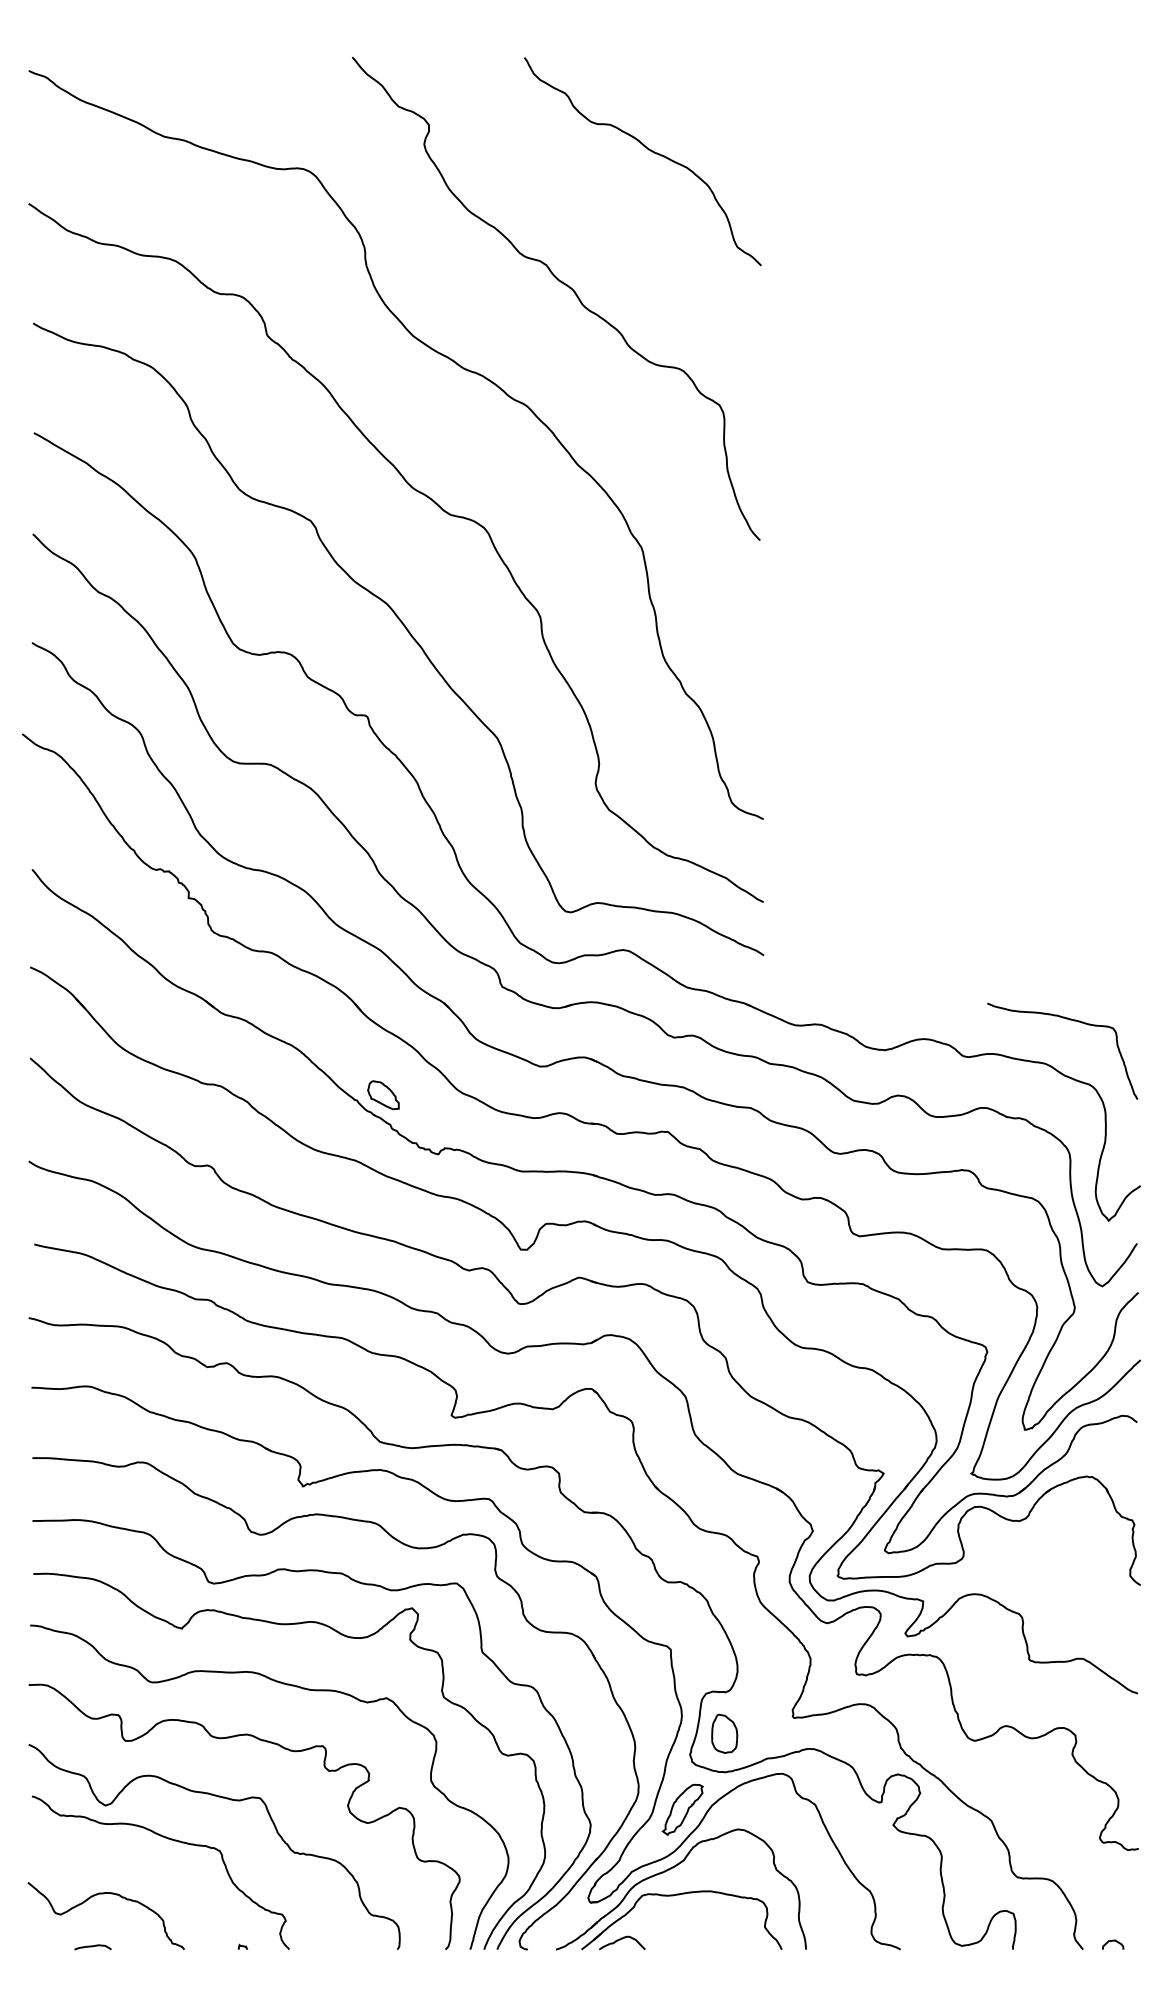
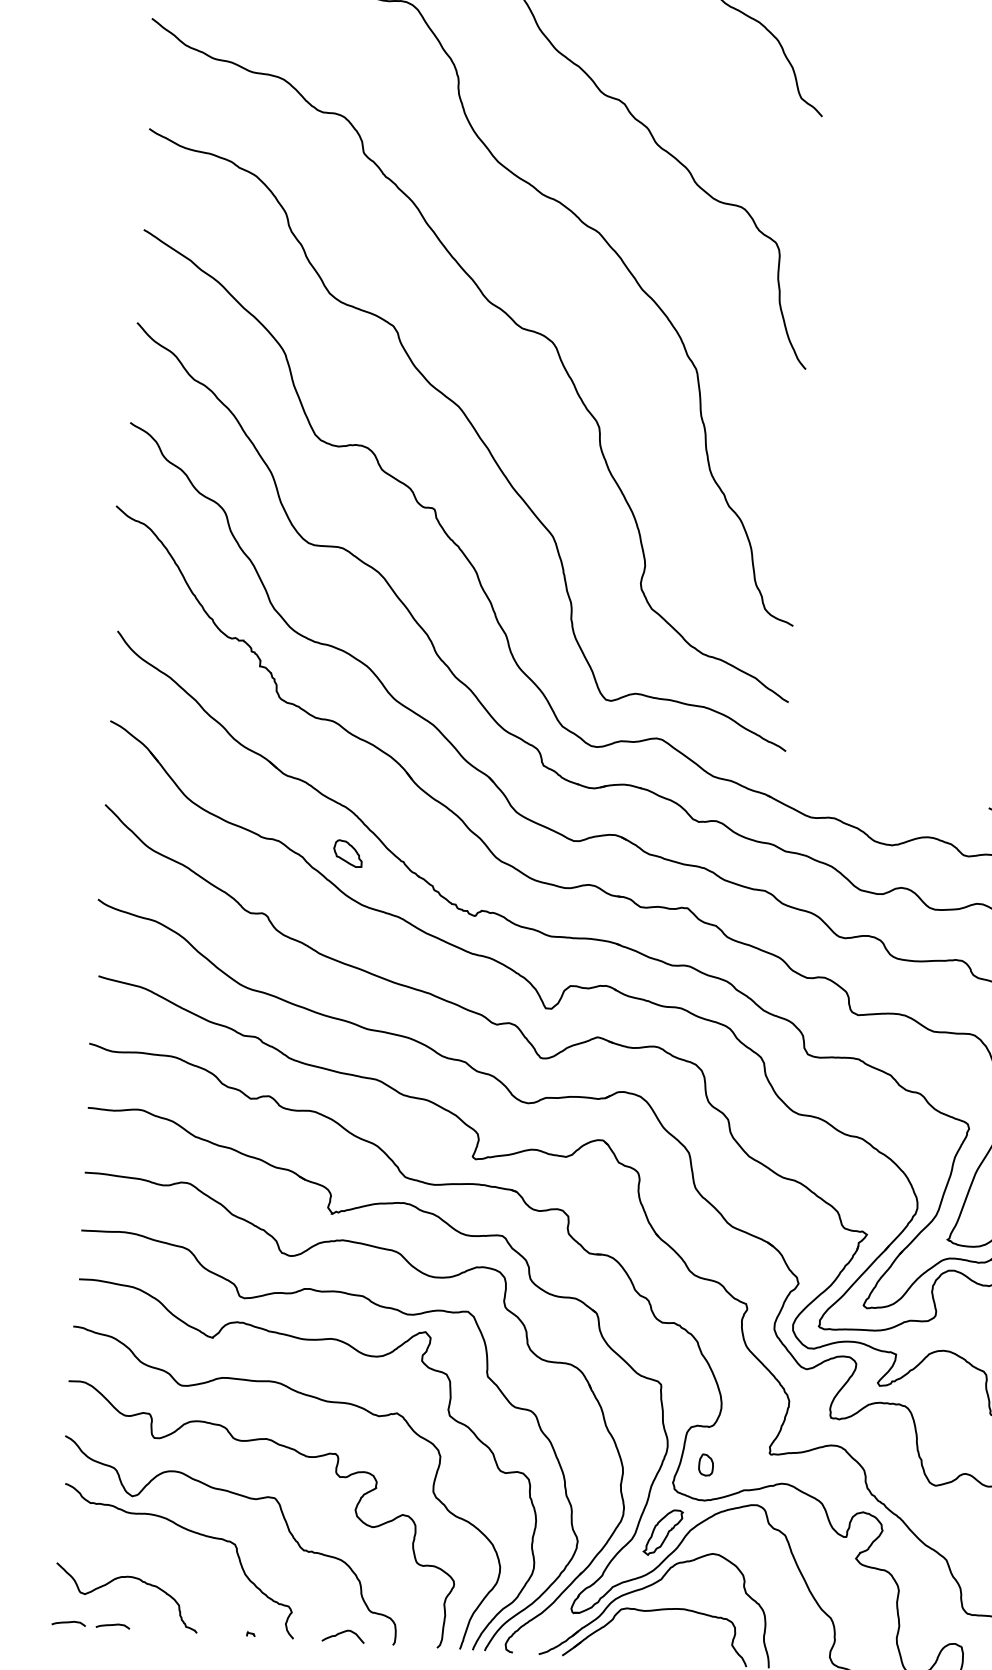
part: (383, 1095) -> (348, 853), moved
part: (724, 1733) -> (705, 1464), size x0.6
curve: (620, 1940) -> (341, 1633), moved
curve: (44, 1947) -> (68, 1623), added

